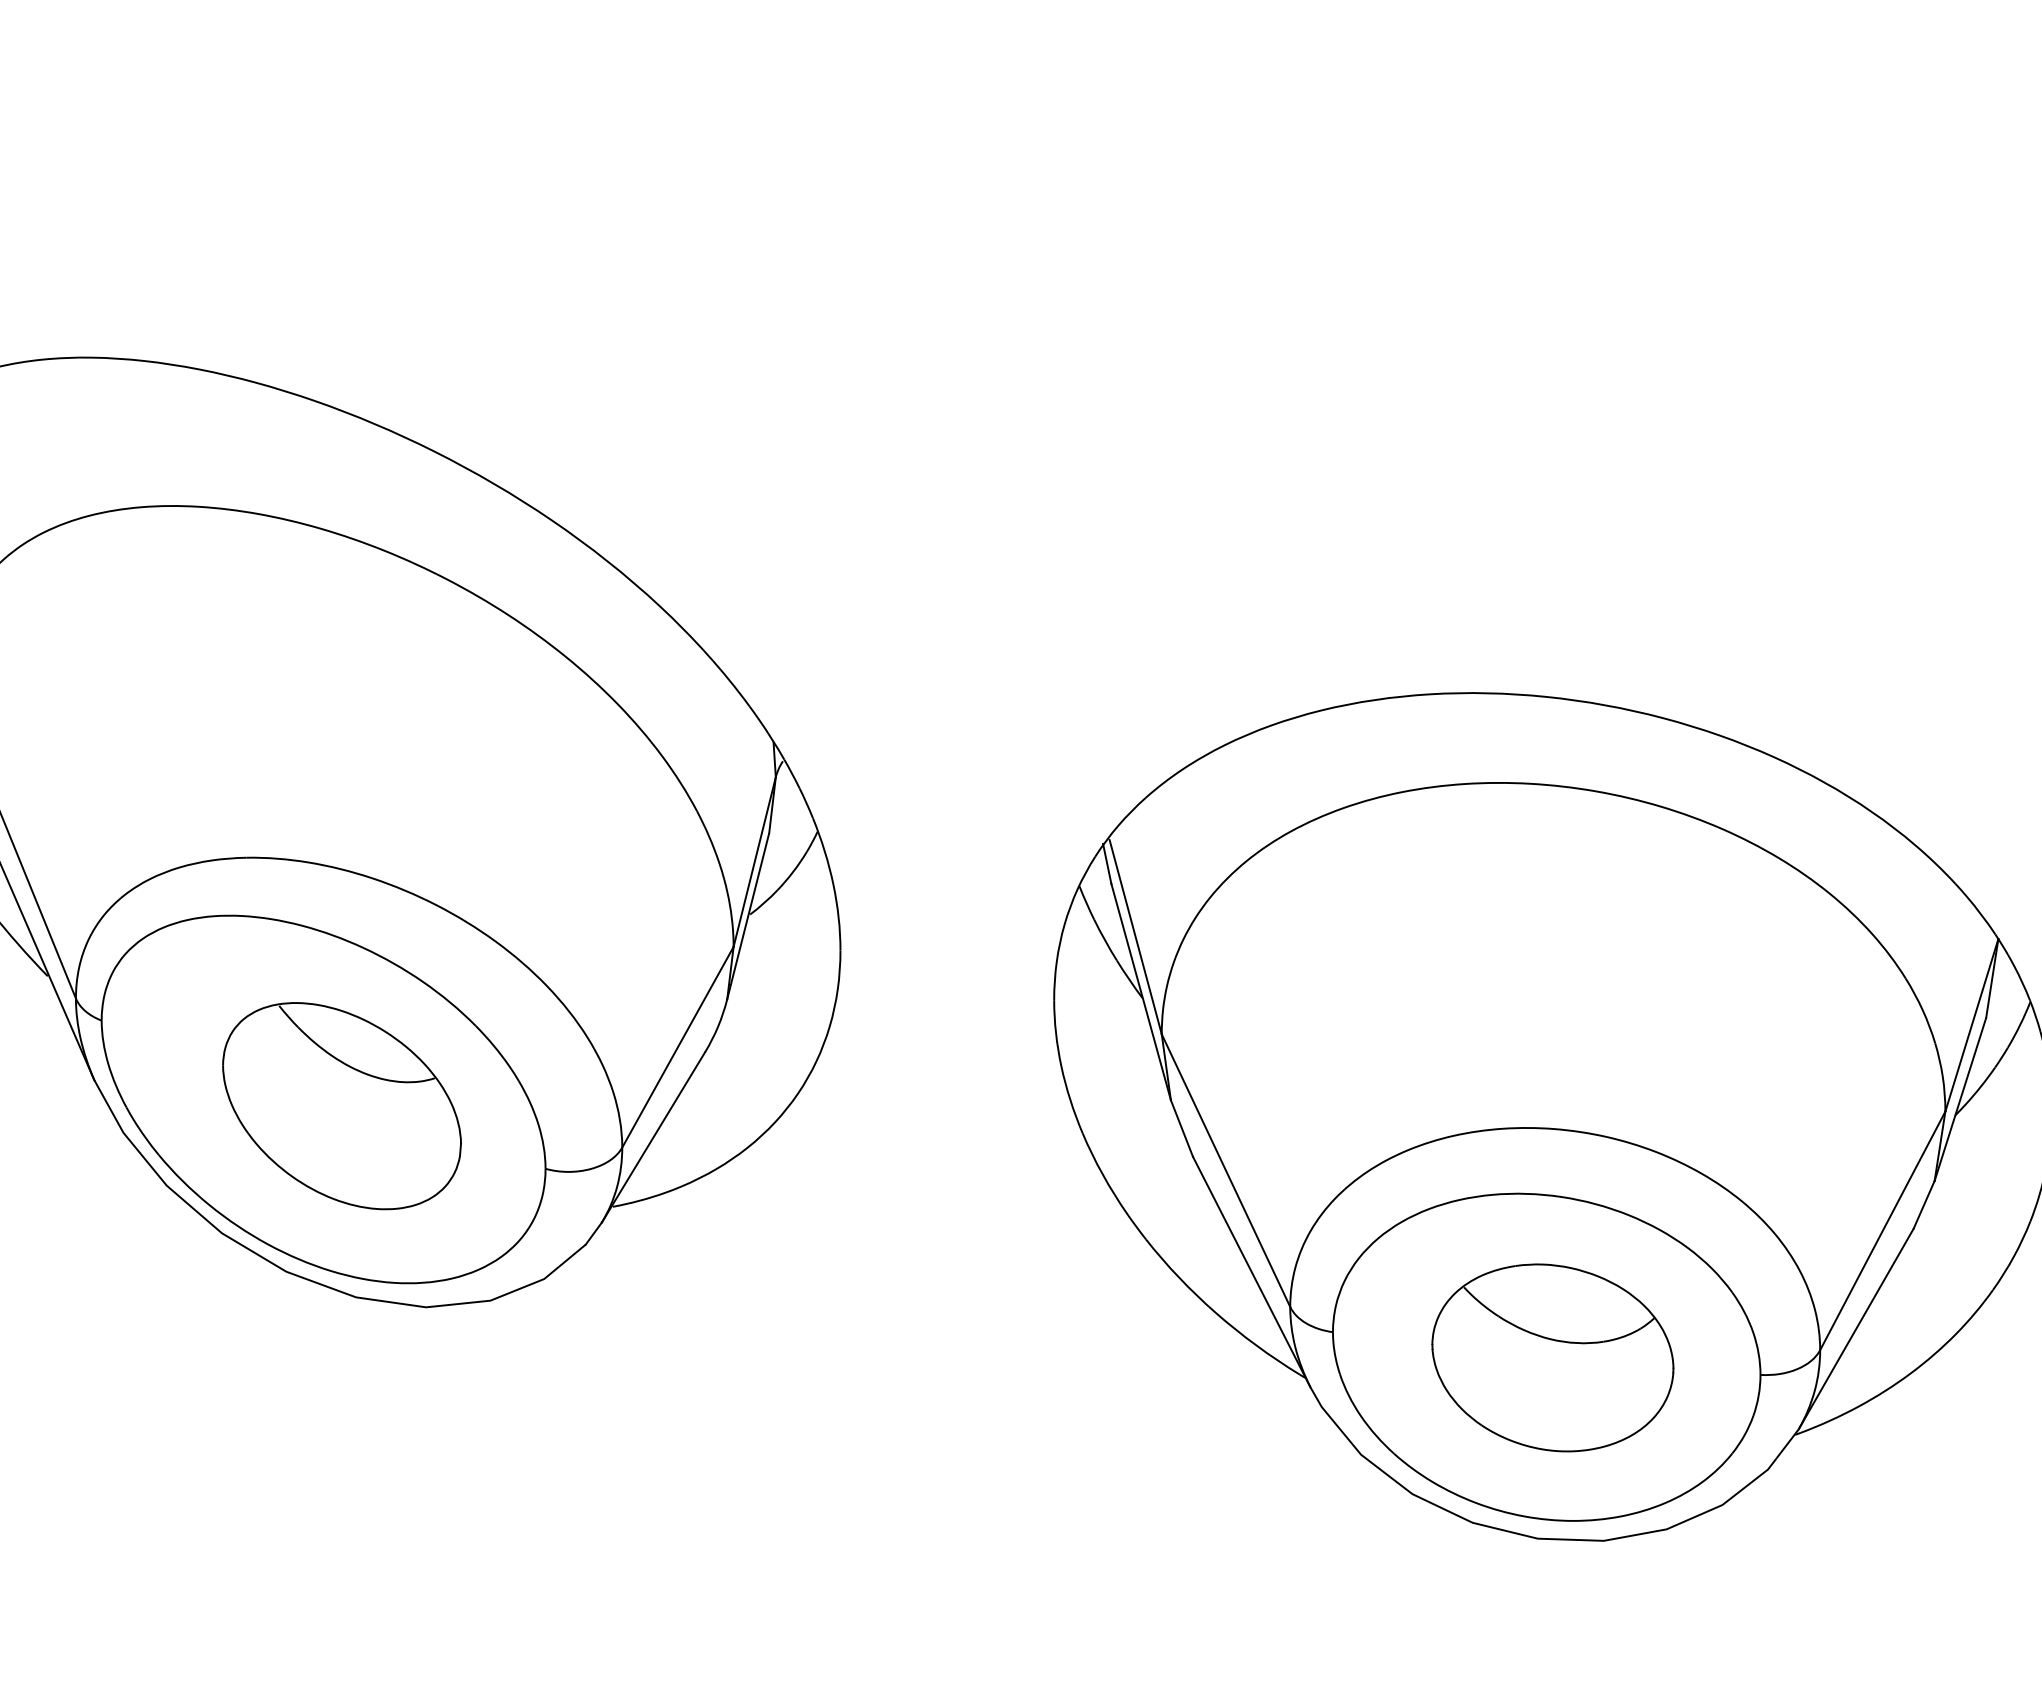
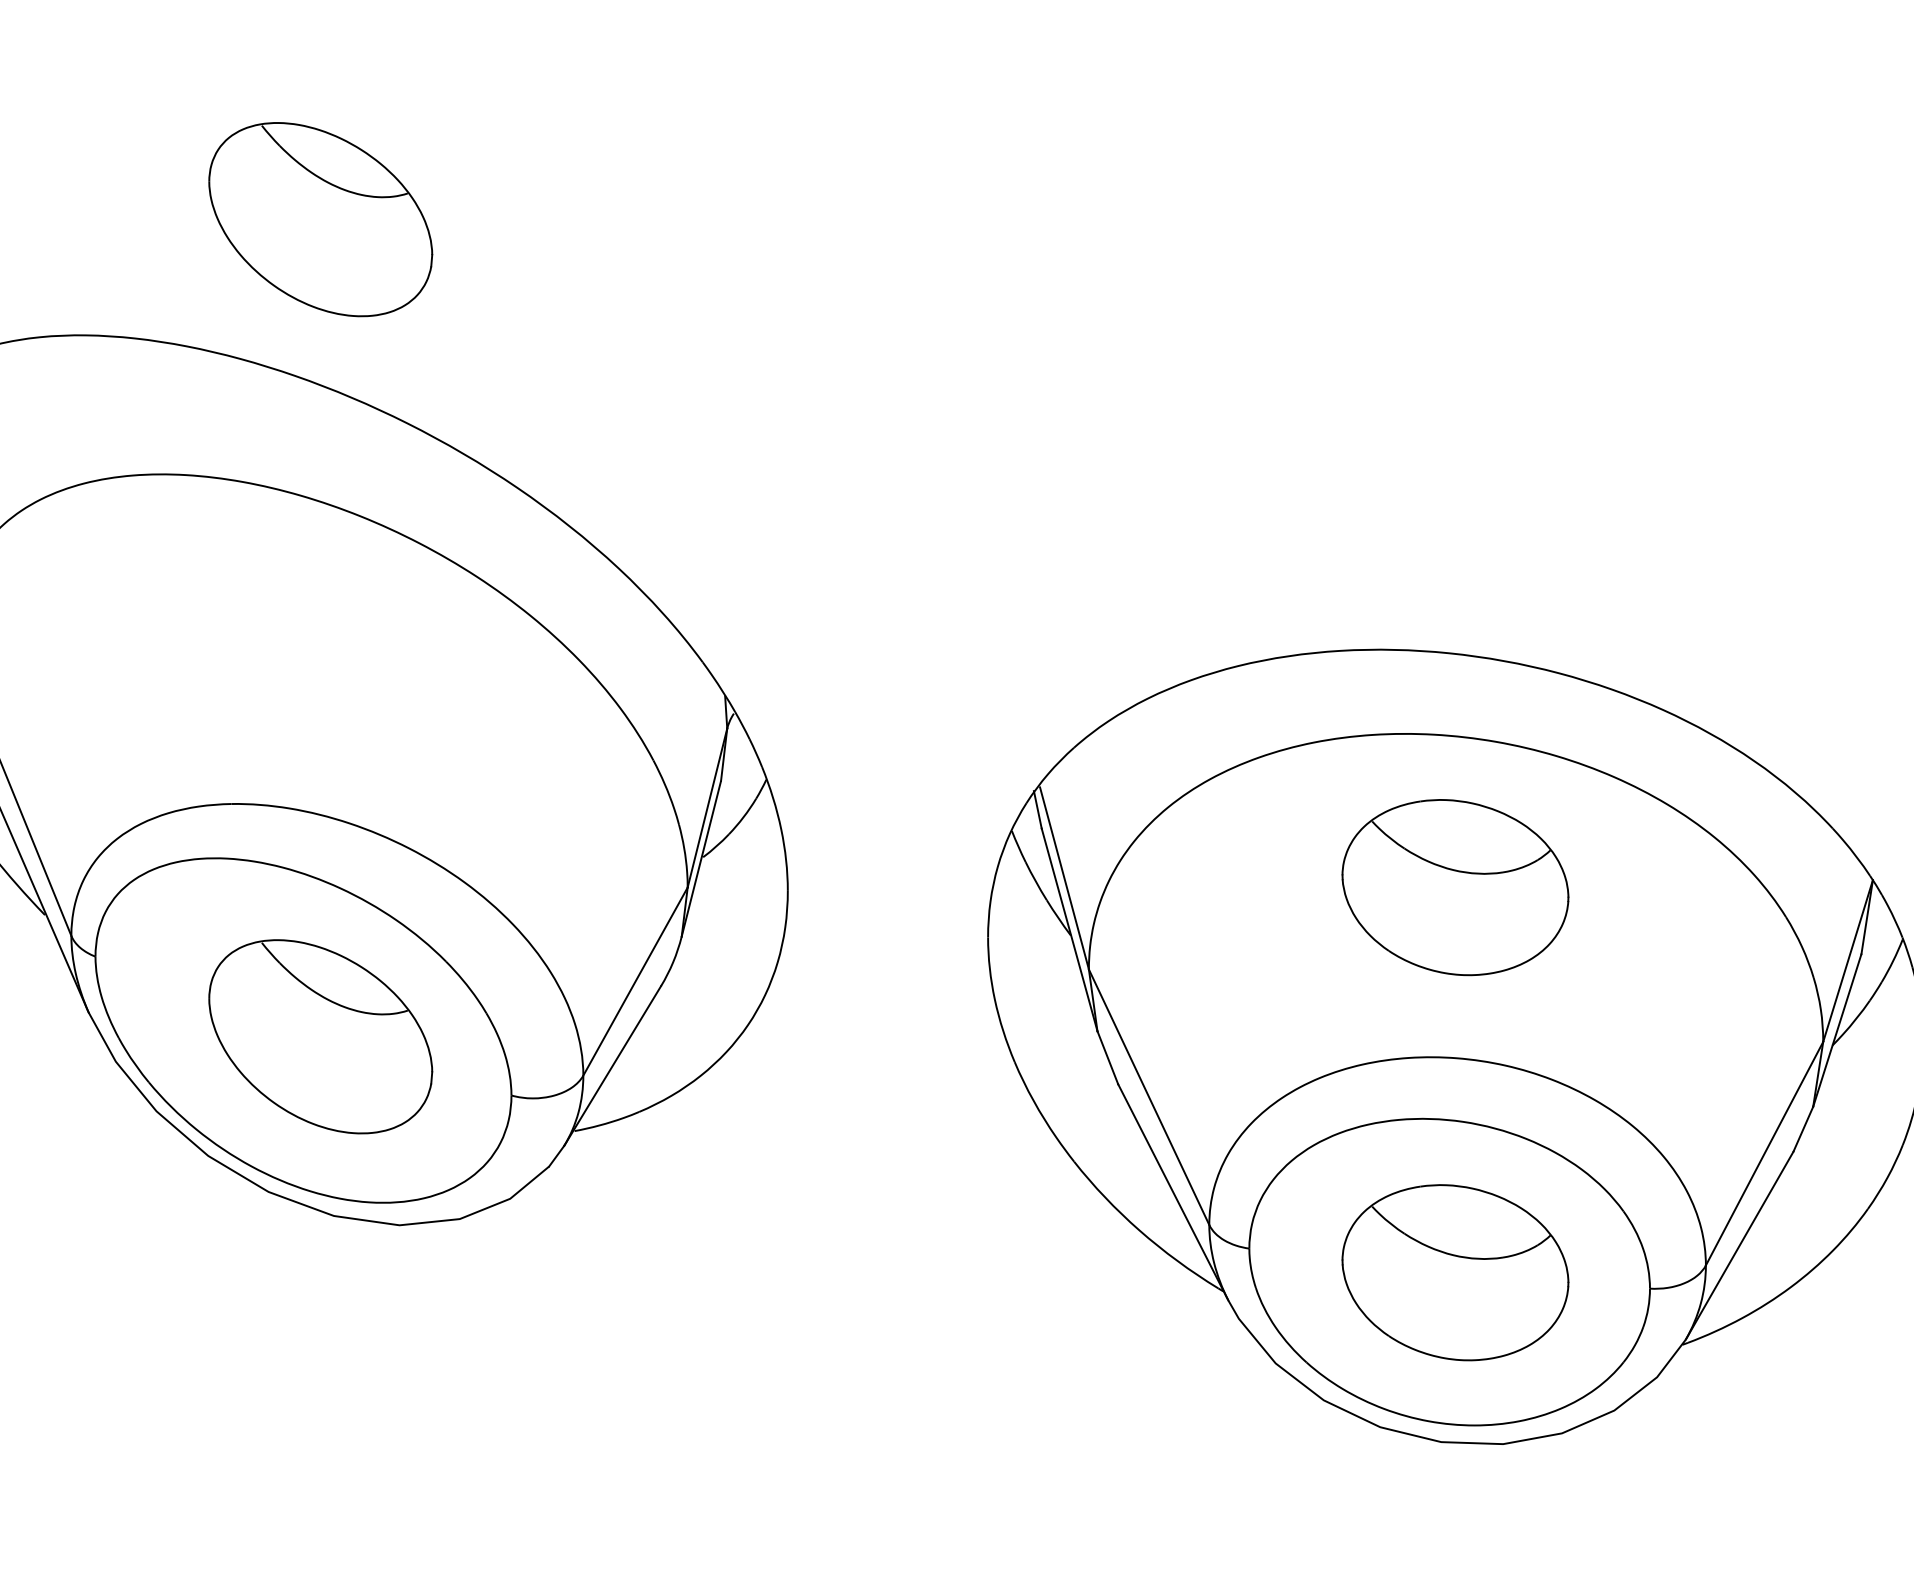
part: (341, 234) -> (320, 219), added
part: (1552, 946) -> (1455, 887), added

